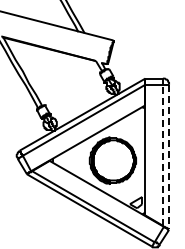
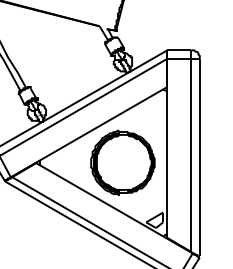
line: (162, 155) -> (190, 155), dashed -> solid
line: (169, 157) -> (200, 158), dashed -> solid

